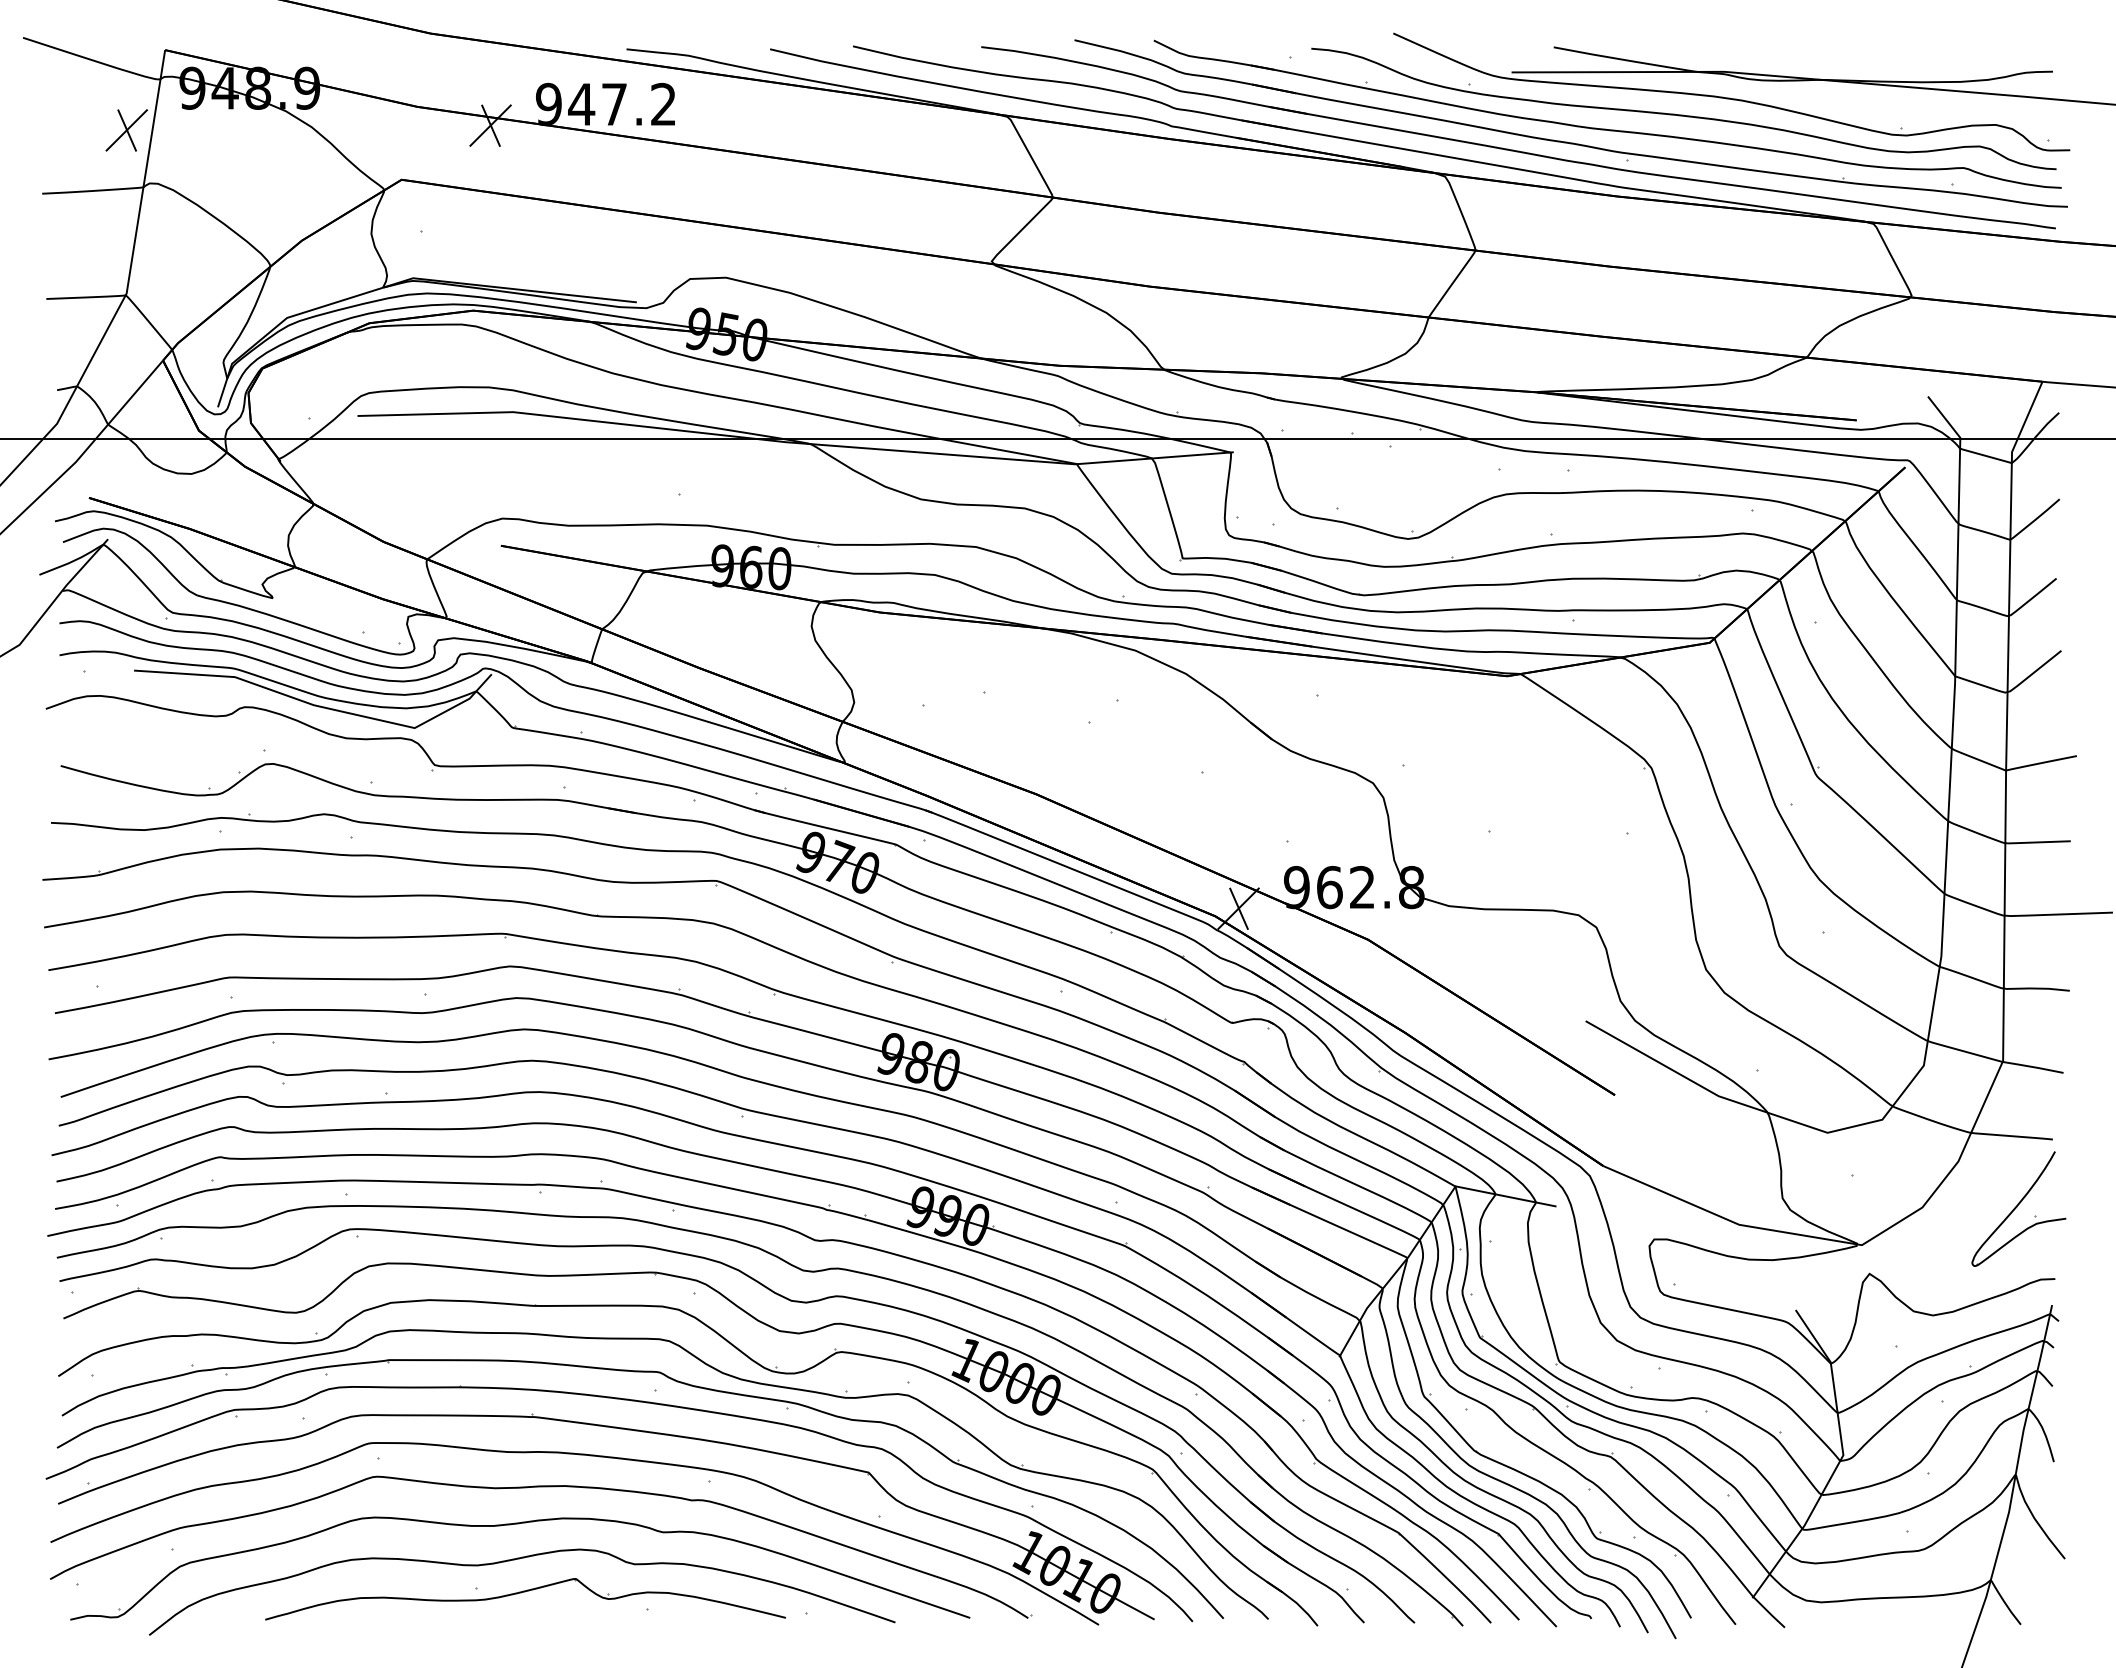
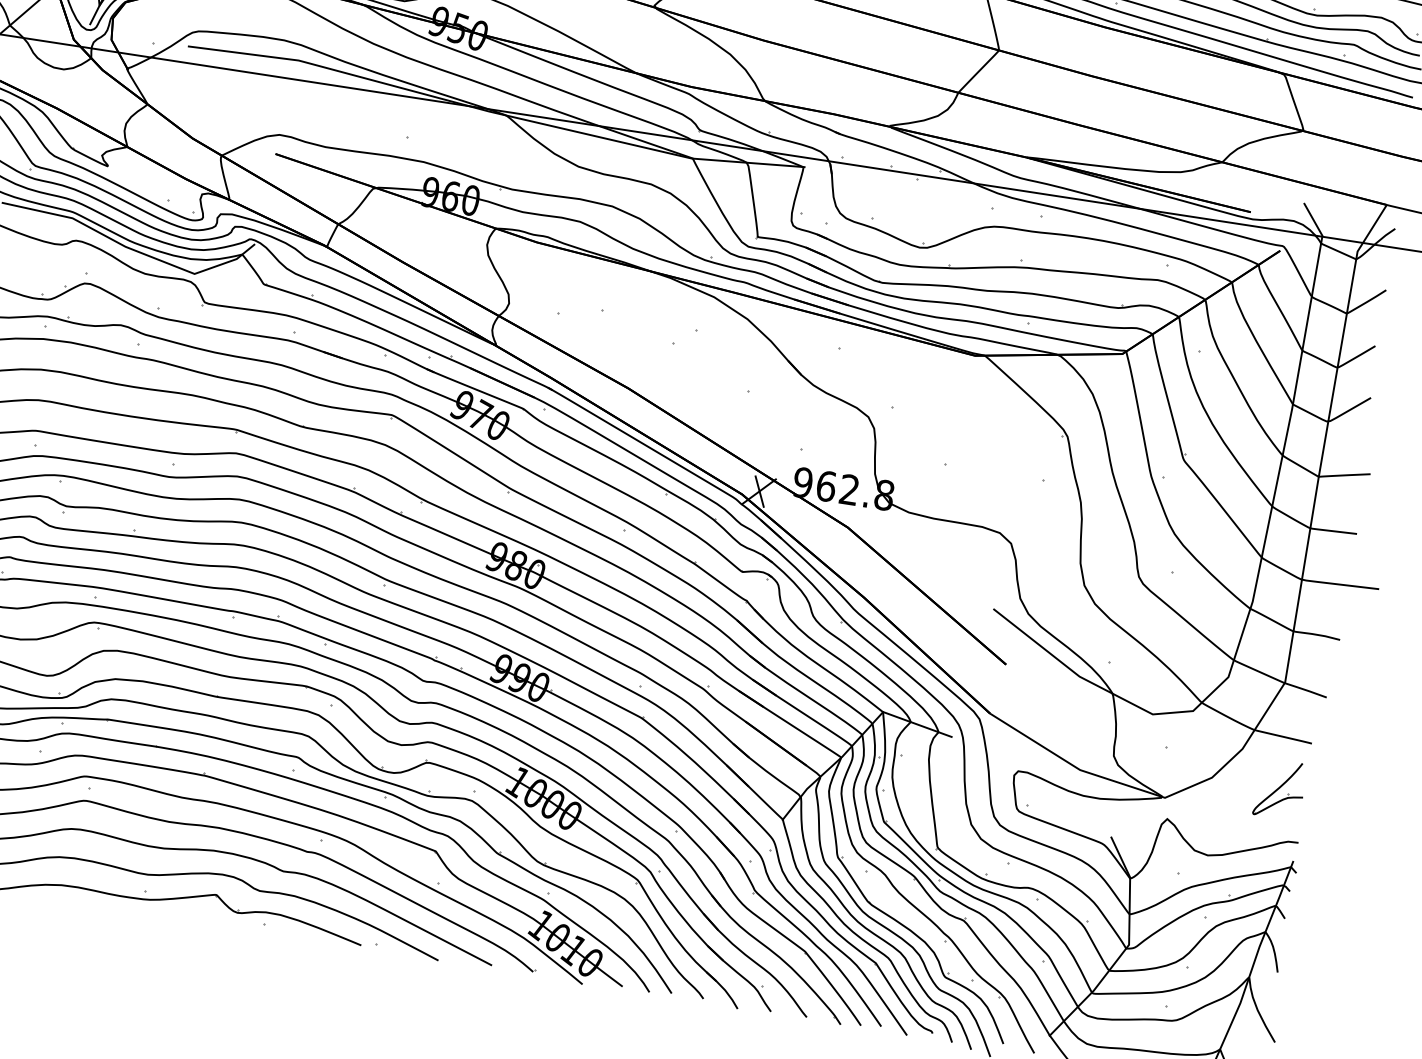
part: (2018, 1208) -> (1280, 788), size x0.7

